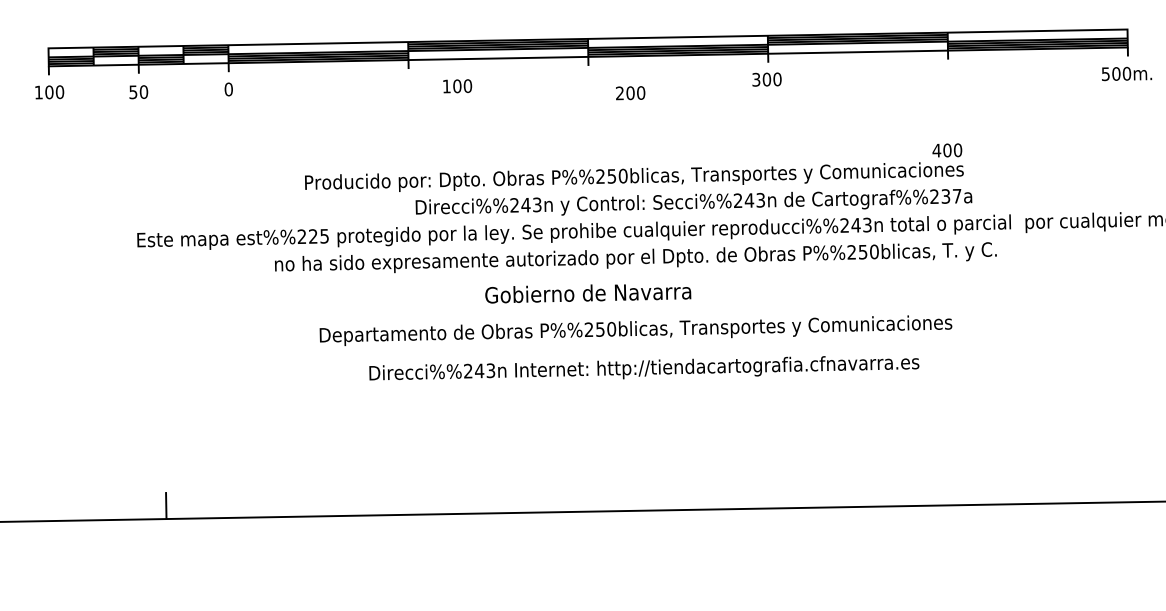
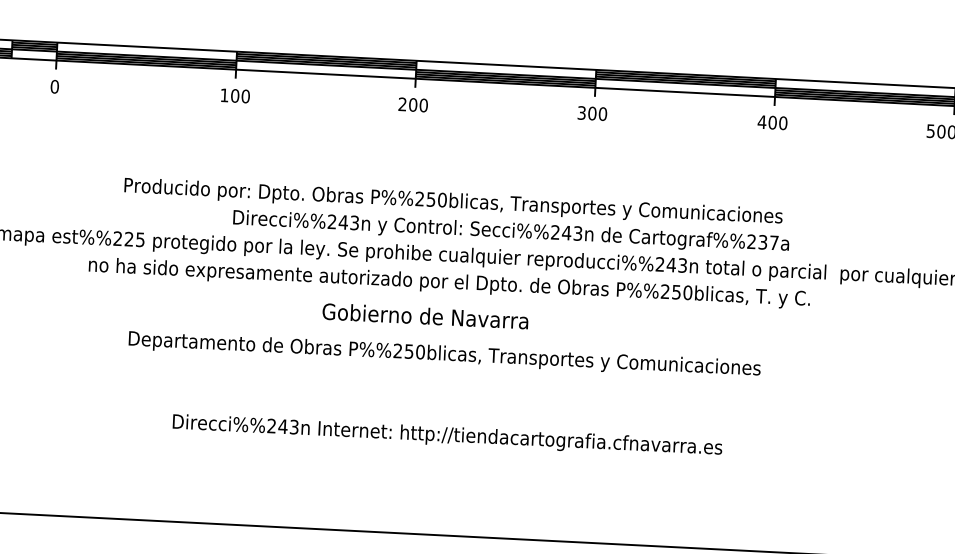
text: (457, 86) -> (235, 96), moved
text: (630, 93) -> (413, 105), moved
text: (947, 150) -> (772, 122), moved
text: (588, 293) -> (425, 316), moved
text: (644, 368) -> (447, 435), moved

